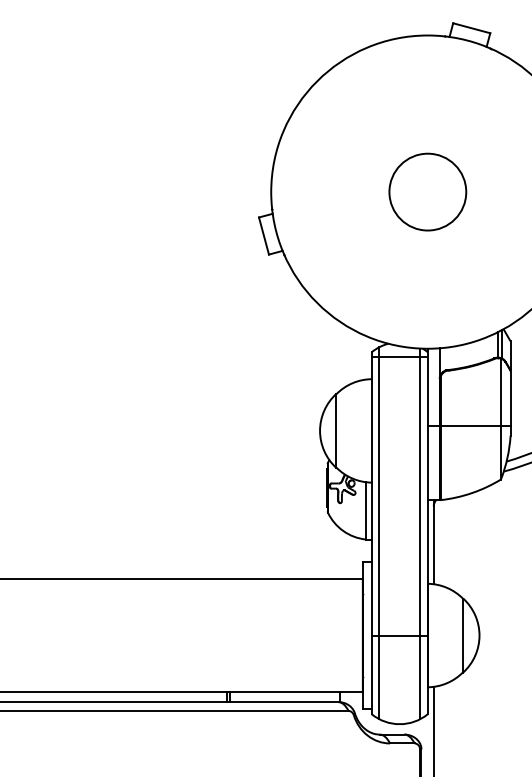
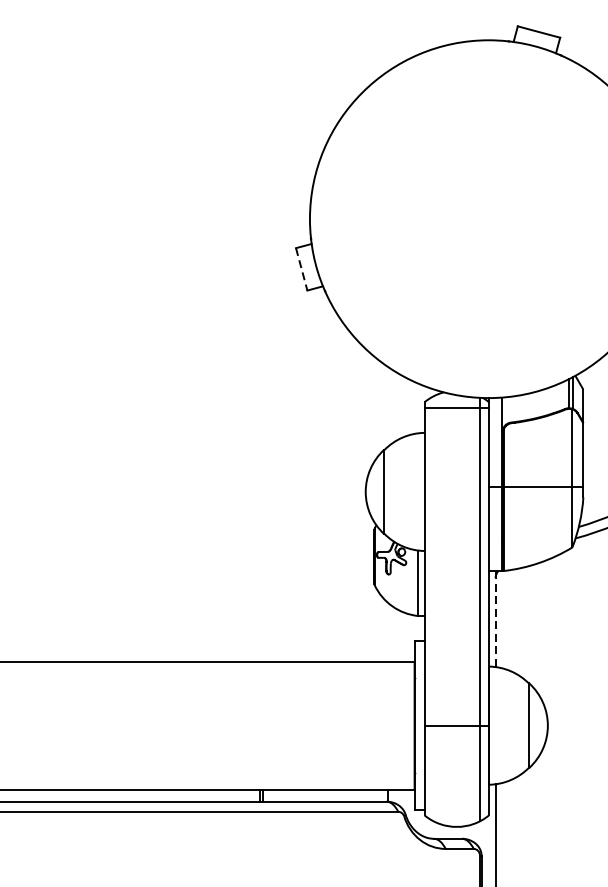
circle: (427, 191) -> (488, 218), removed
line: (264, 236) -> (302, 269), solid -> dashed
line: (379, 533) -> (433, 609), removed
line: (433, 542) -> (495, 619), solid -> dashed

